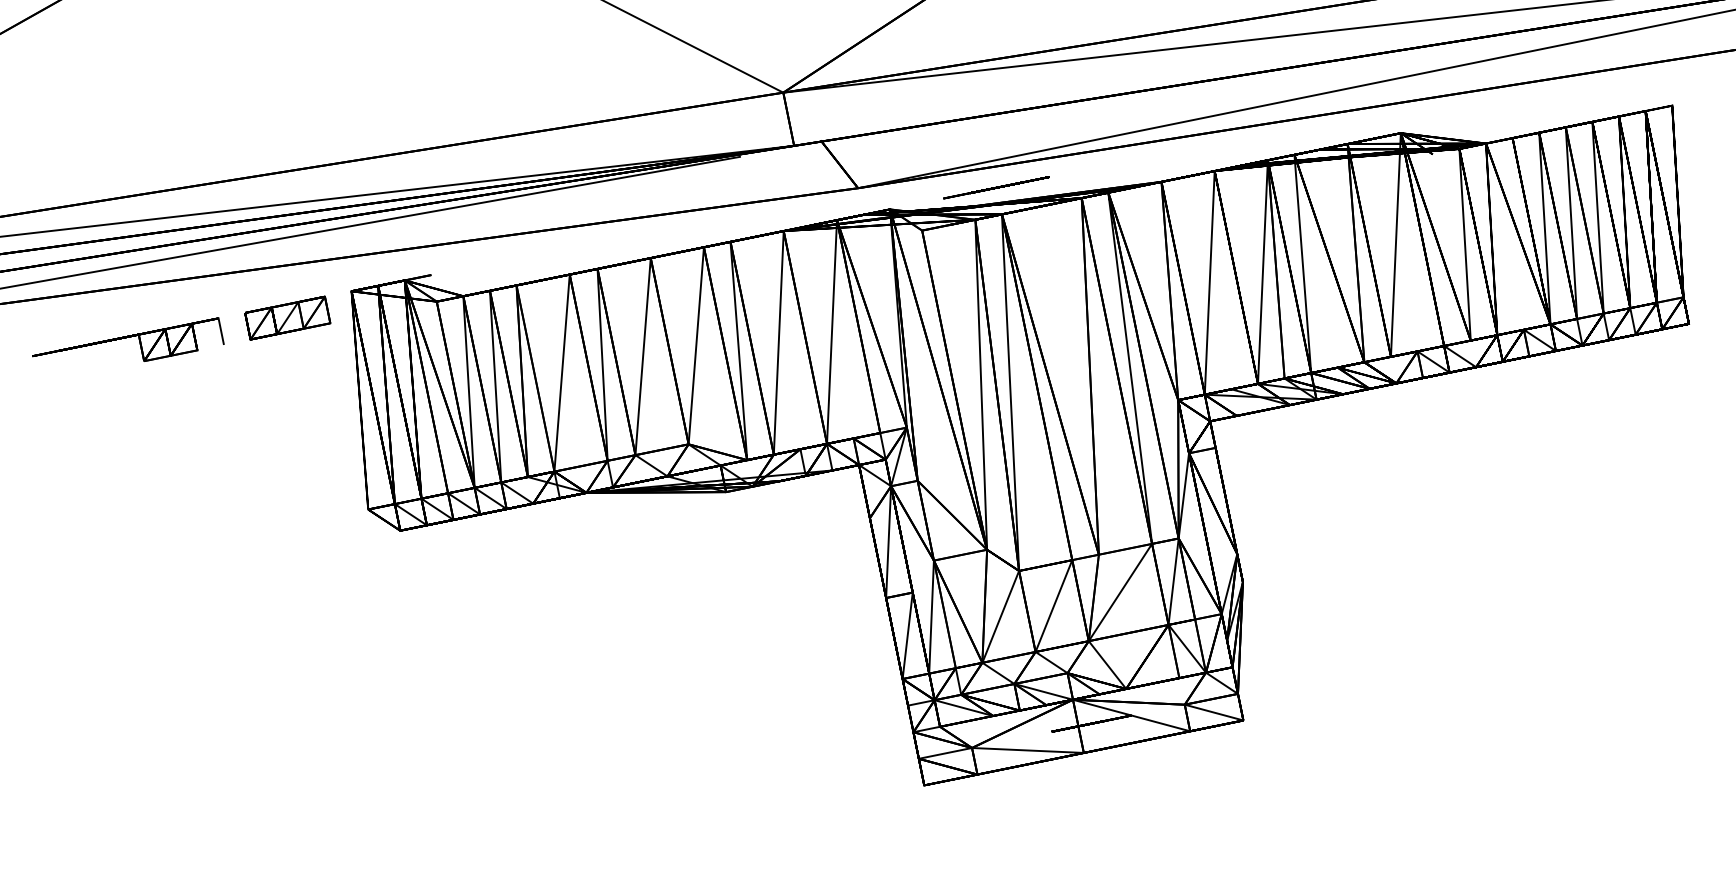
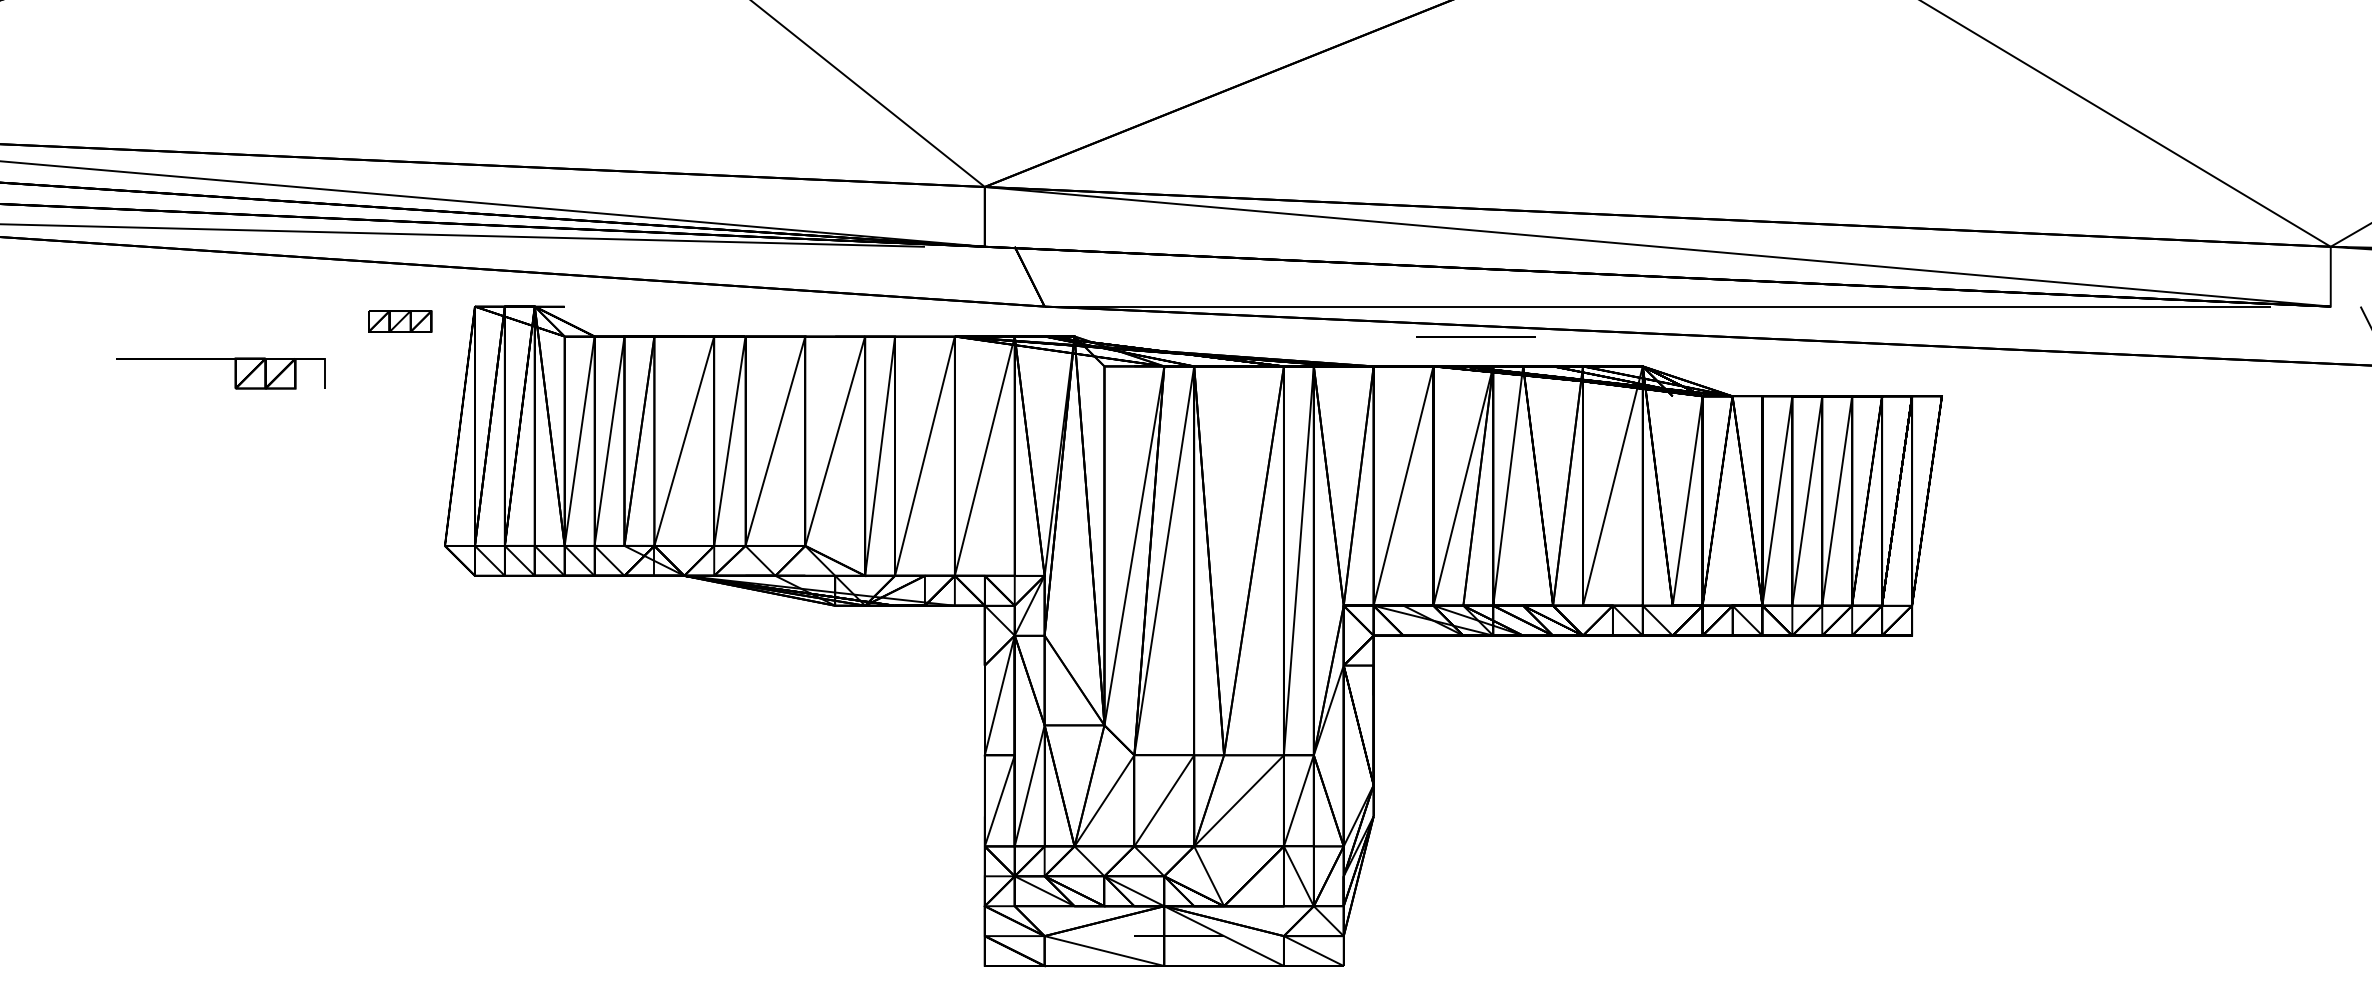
line: (995, 187) -> (1475, 336), moved
part: (287, 318) -> (399, 321), size x0.7
part: (125, 338) -> (220, 359), moved

